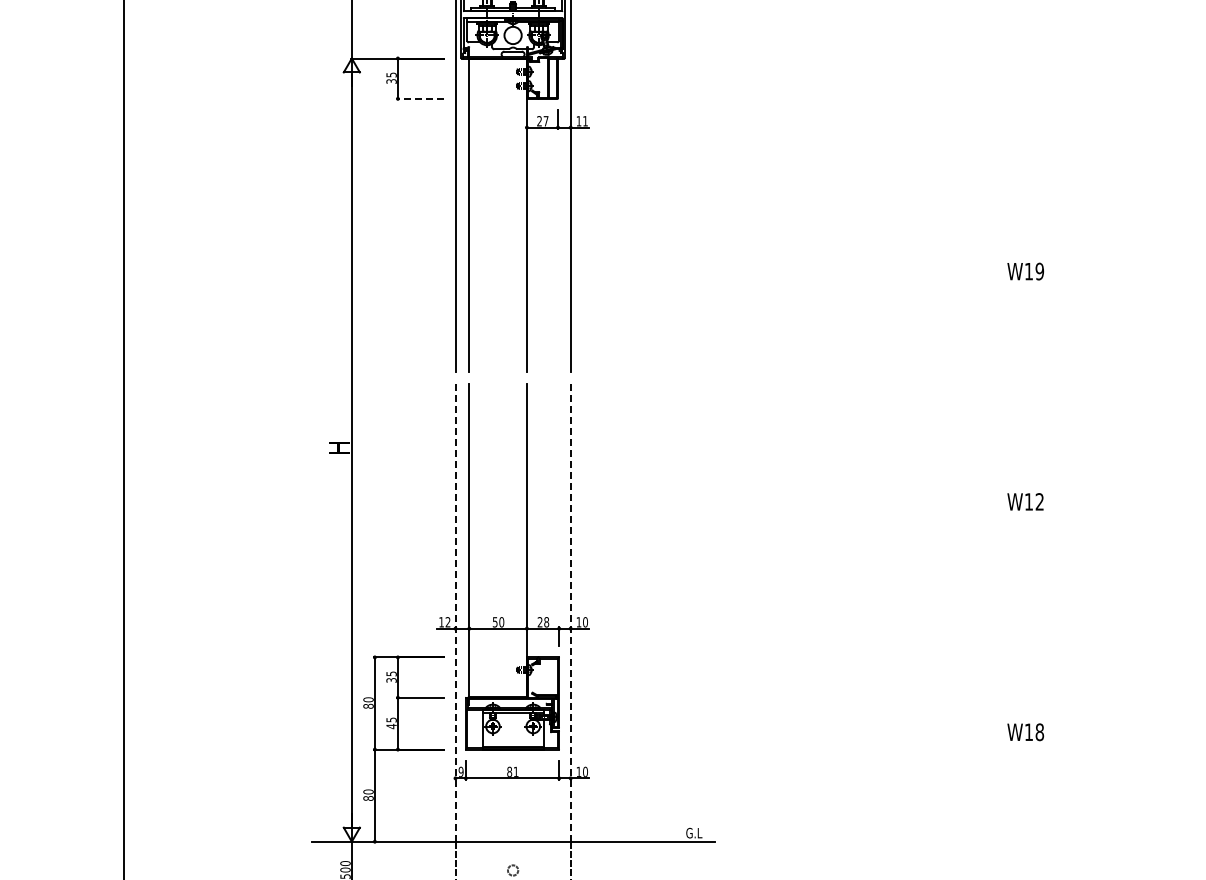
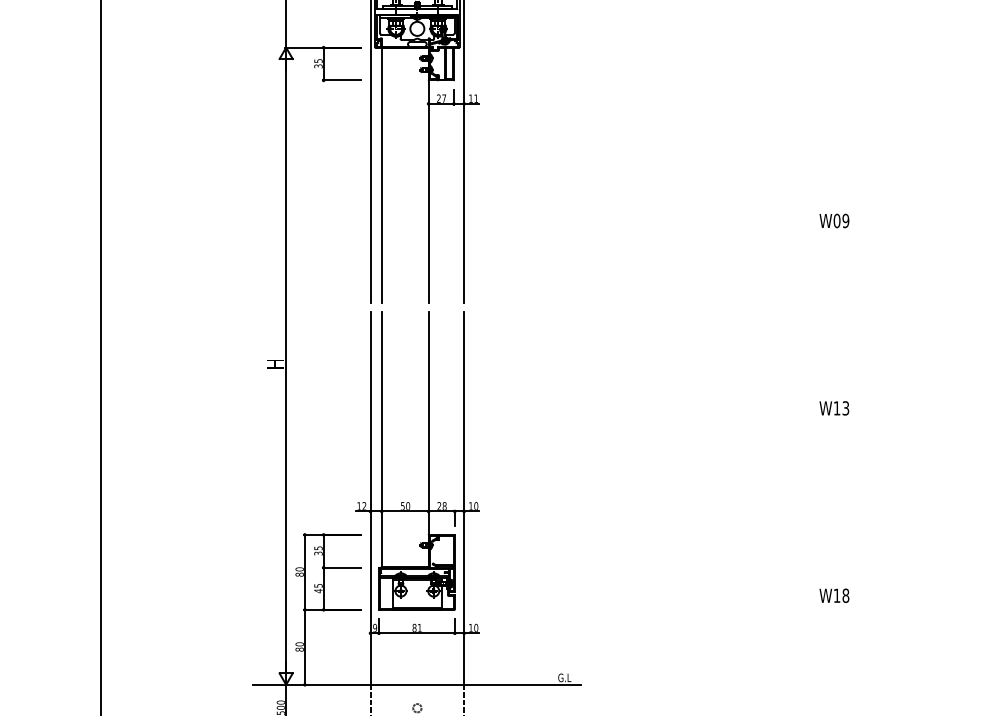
line: (420, 98) -> (342, 80), dashed -> solid
text: (1028, 271) -> (836, 220), W19 -> W09
text: (1039, 501) -> (845, 408), W12 -> W13
line: (455, 612) -> (370, 498), dashed -> solid
line: (570, 612) -> (464, 498), dashed -> solid

